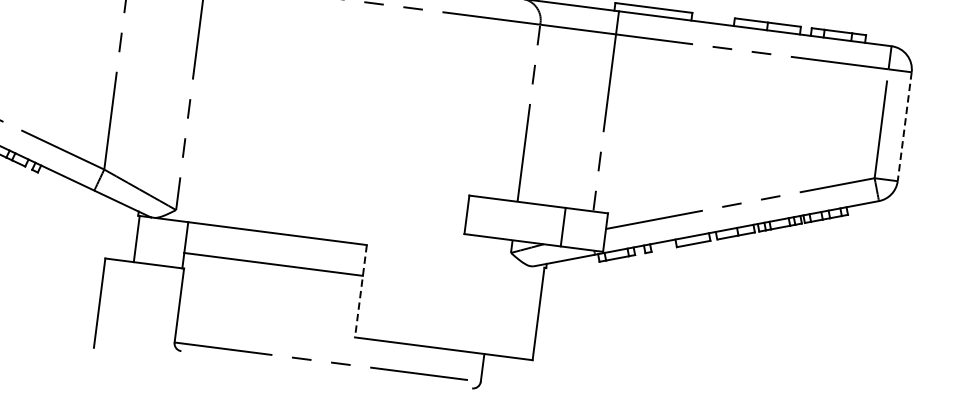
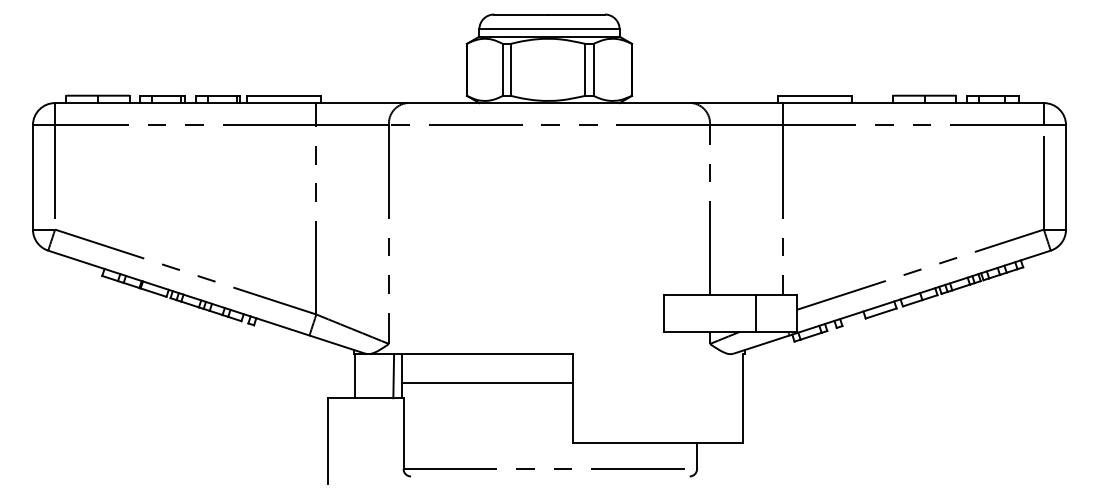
line: (905, 126) -> (1066, 177), dashed -> solid
line: (176, 243) -> (393, 375), added
line: (361, 291) -> (573, 398), dashed -> solid

